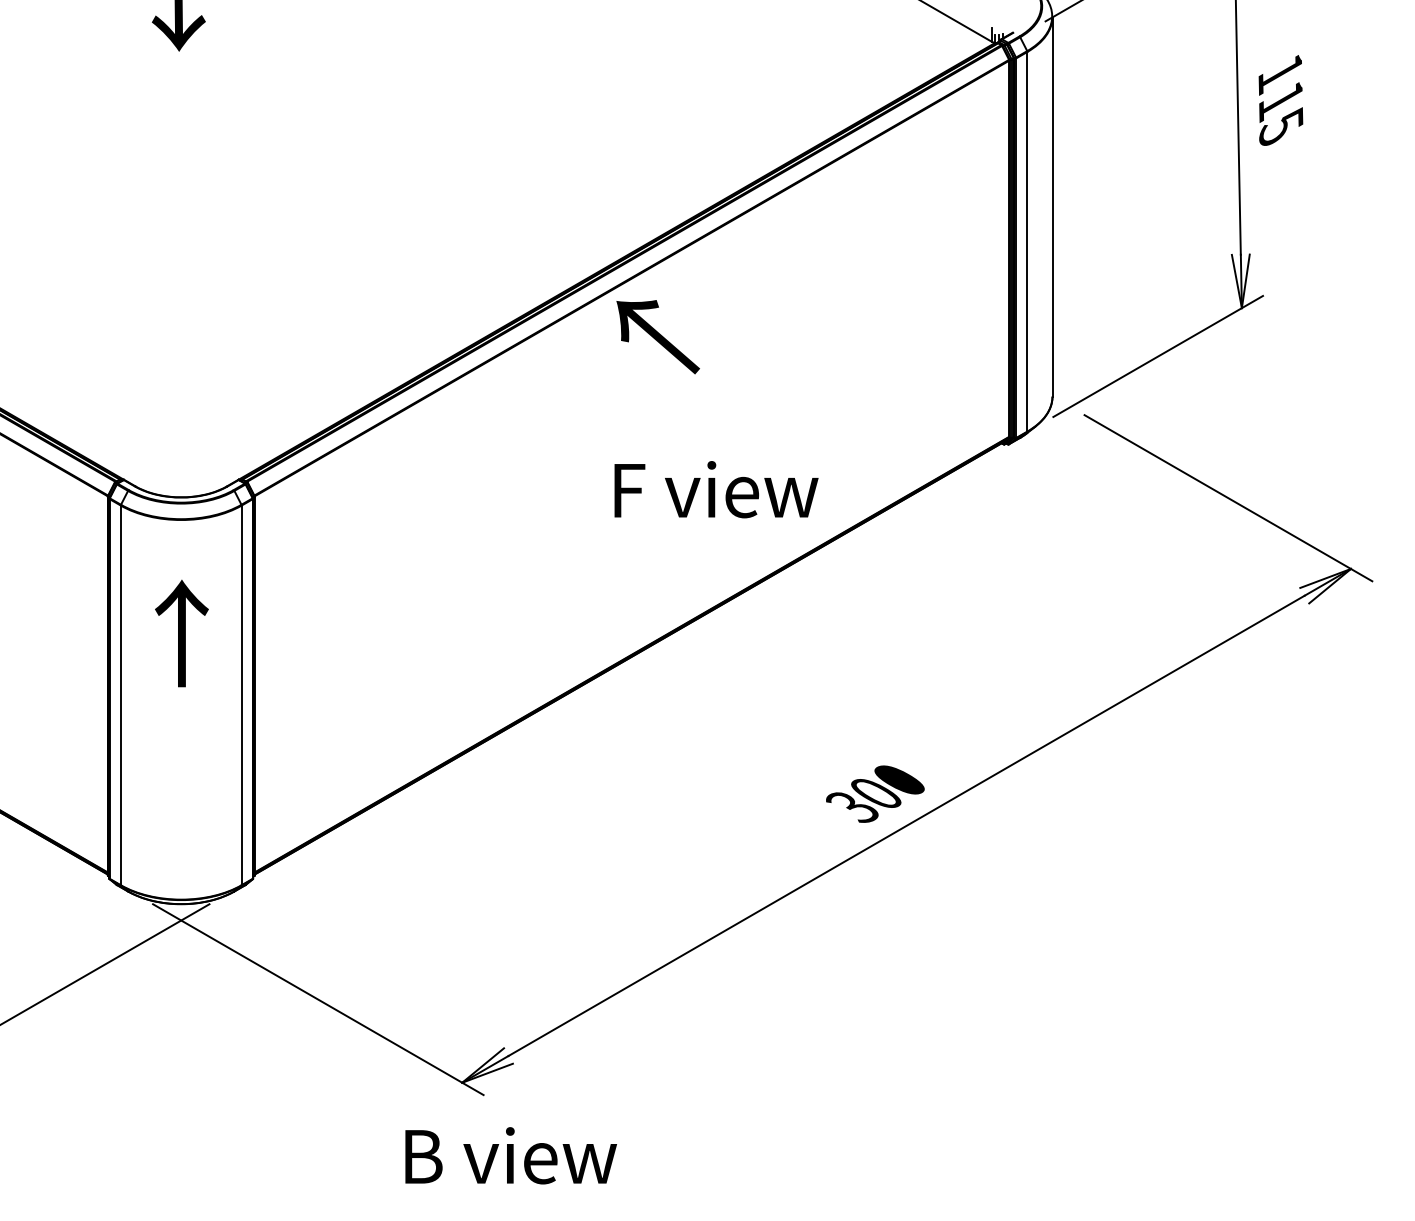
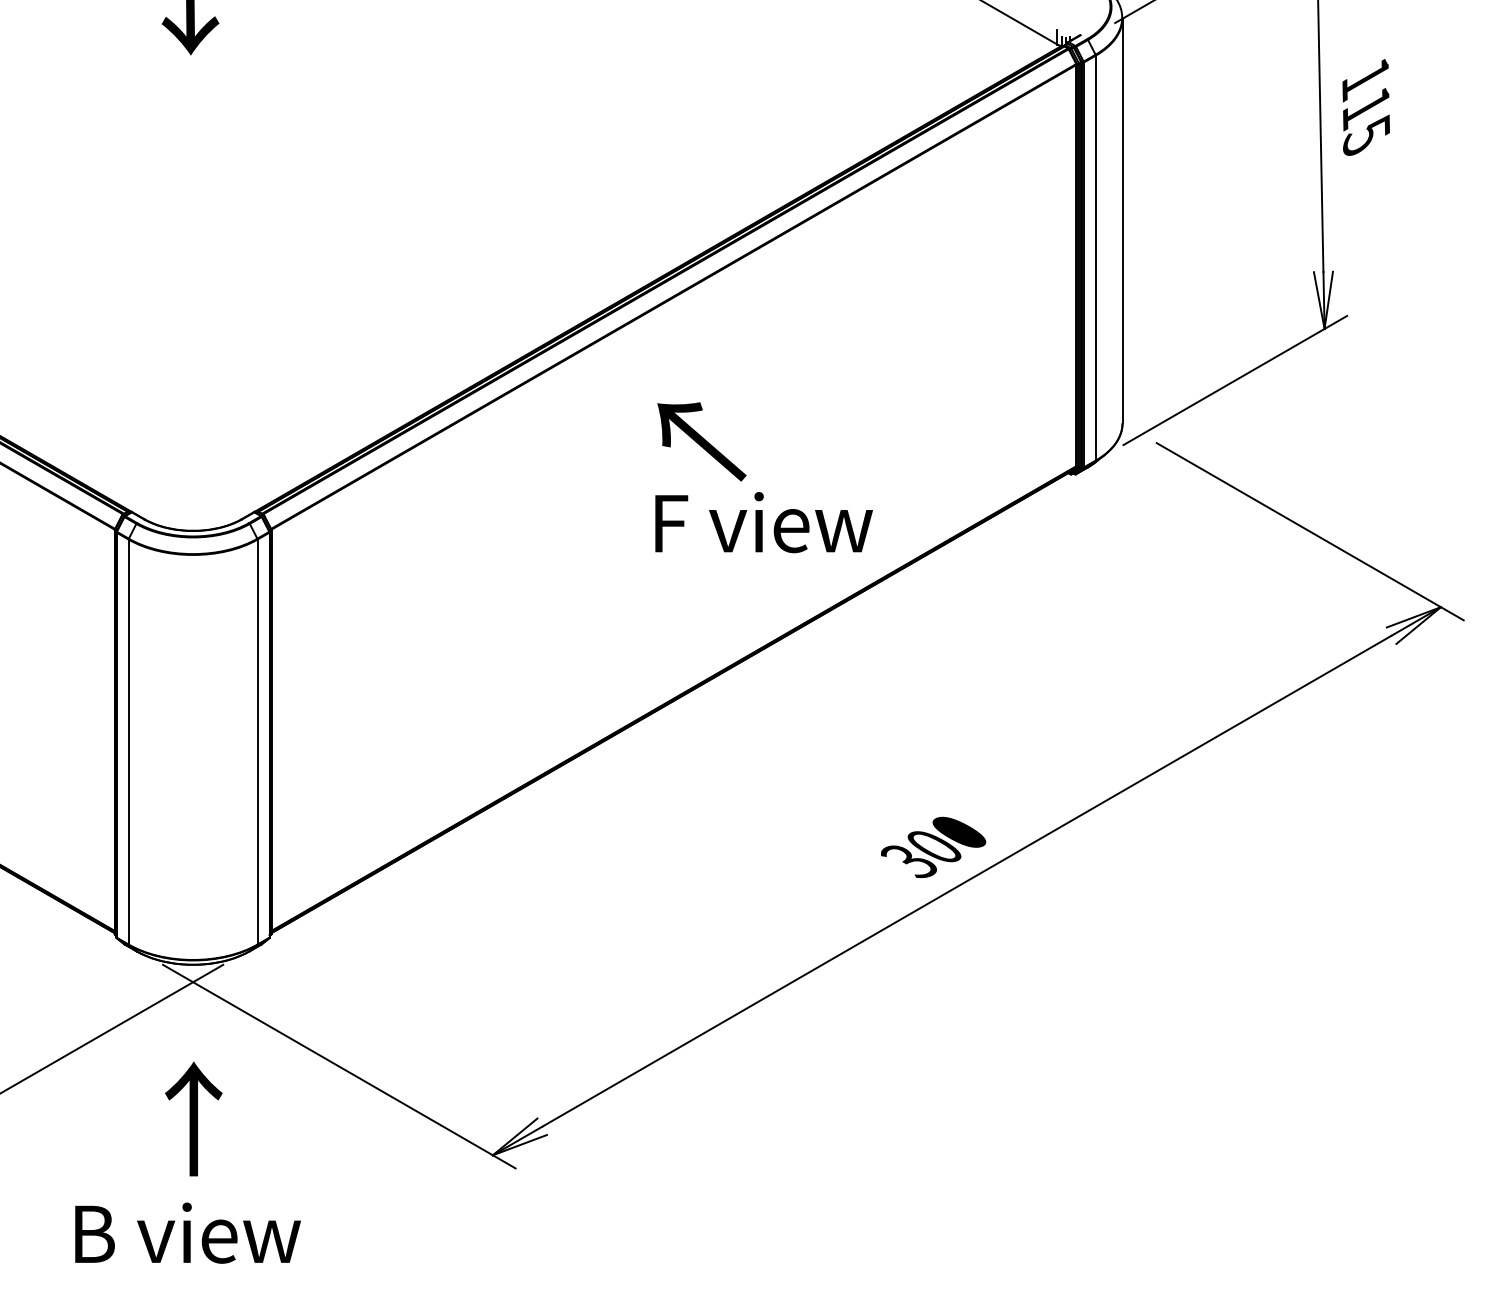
text: (657, 336) -> (701, 441), moved
text: (181, 632) -> (193, 1118), moved
text: (510, 1155) -> (187, 1232), moved

